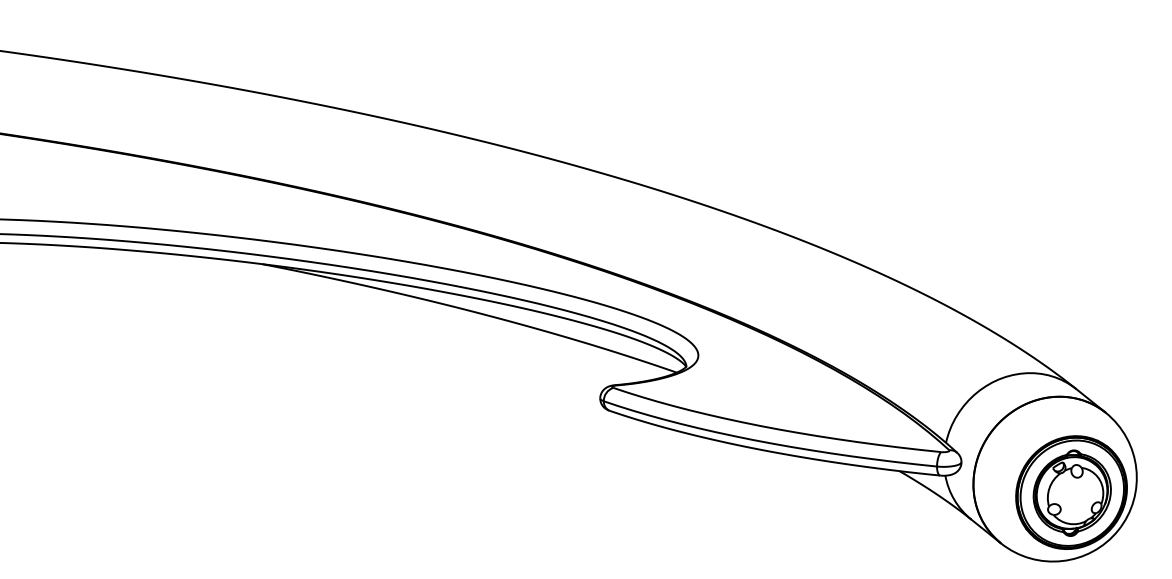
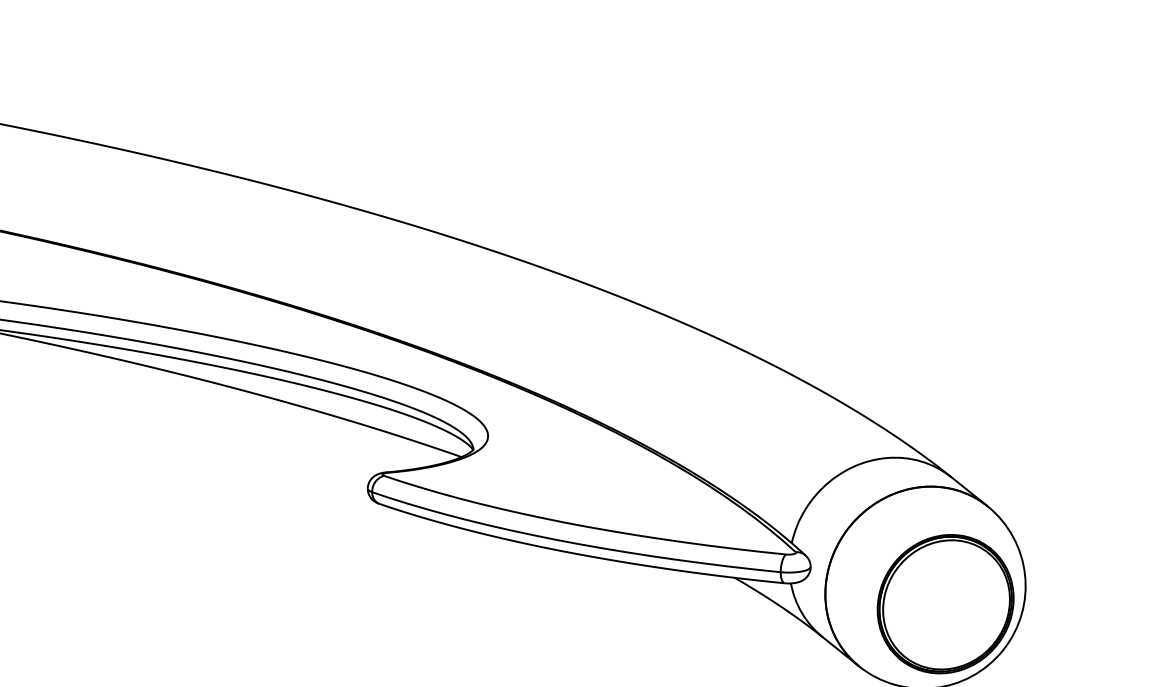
part: (1071, 492) -> (945, 604), removed

